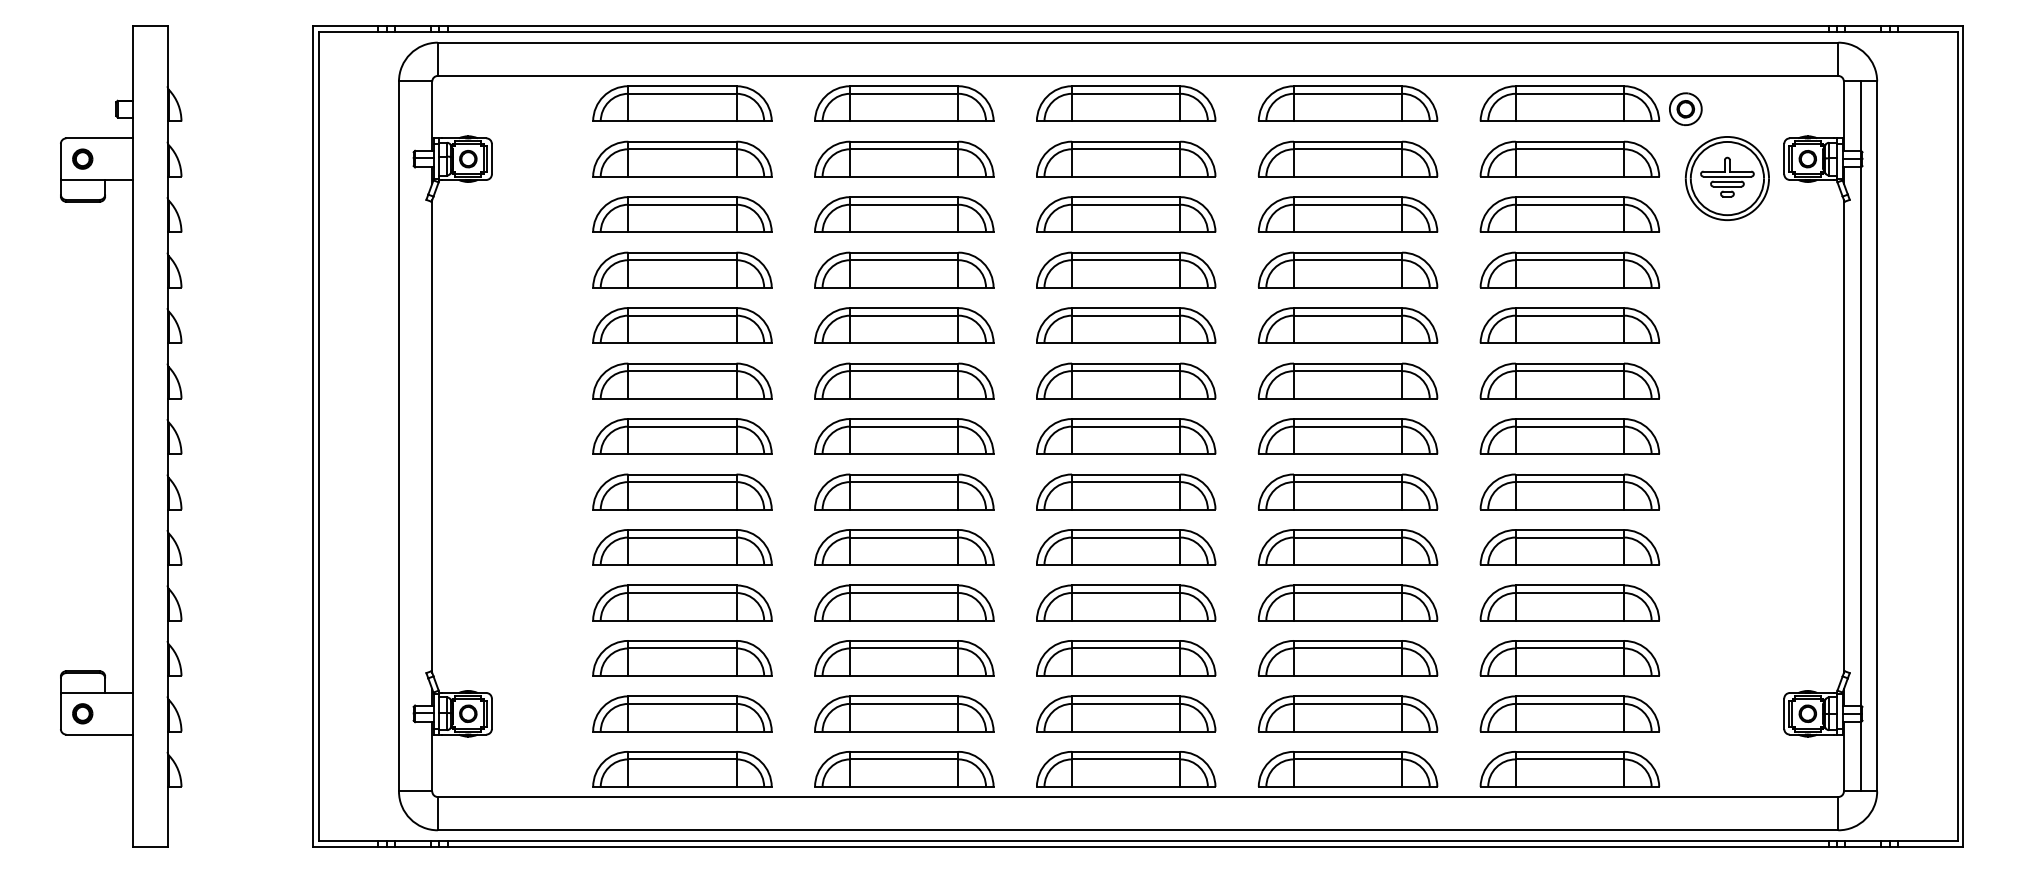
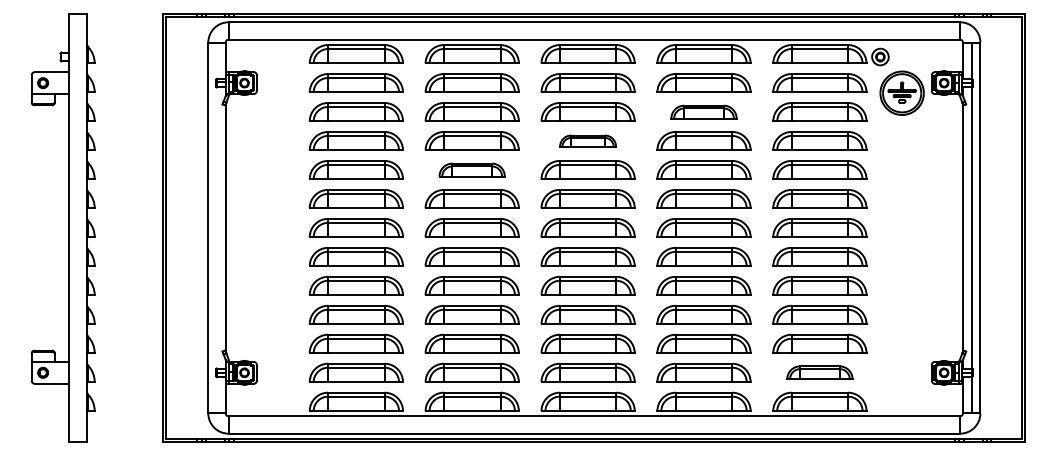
part: (1347, 213) -> (703, 111), size x0.7
part: (1124, 268) -> (587, 140), size x0.6
part: (902, 324) -> (471, 169), size x0.7
part: (1569, 713) -> (819, 372), size x0.7

